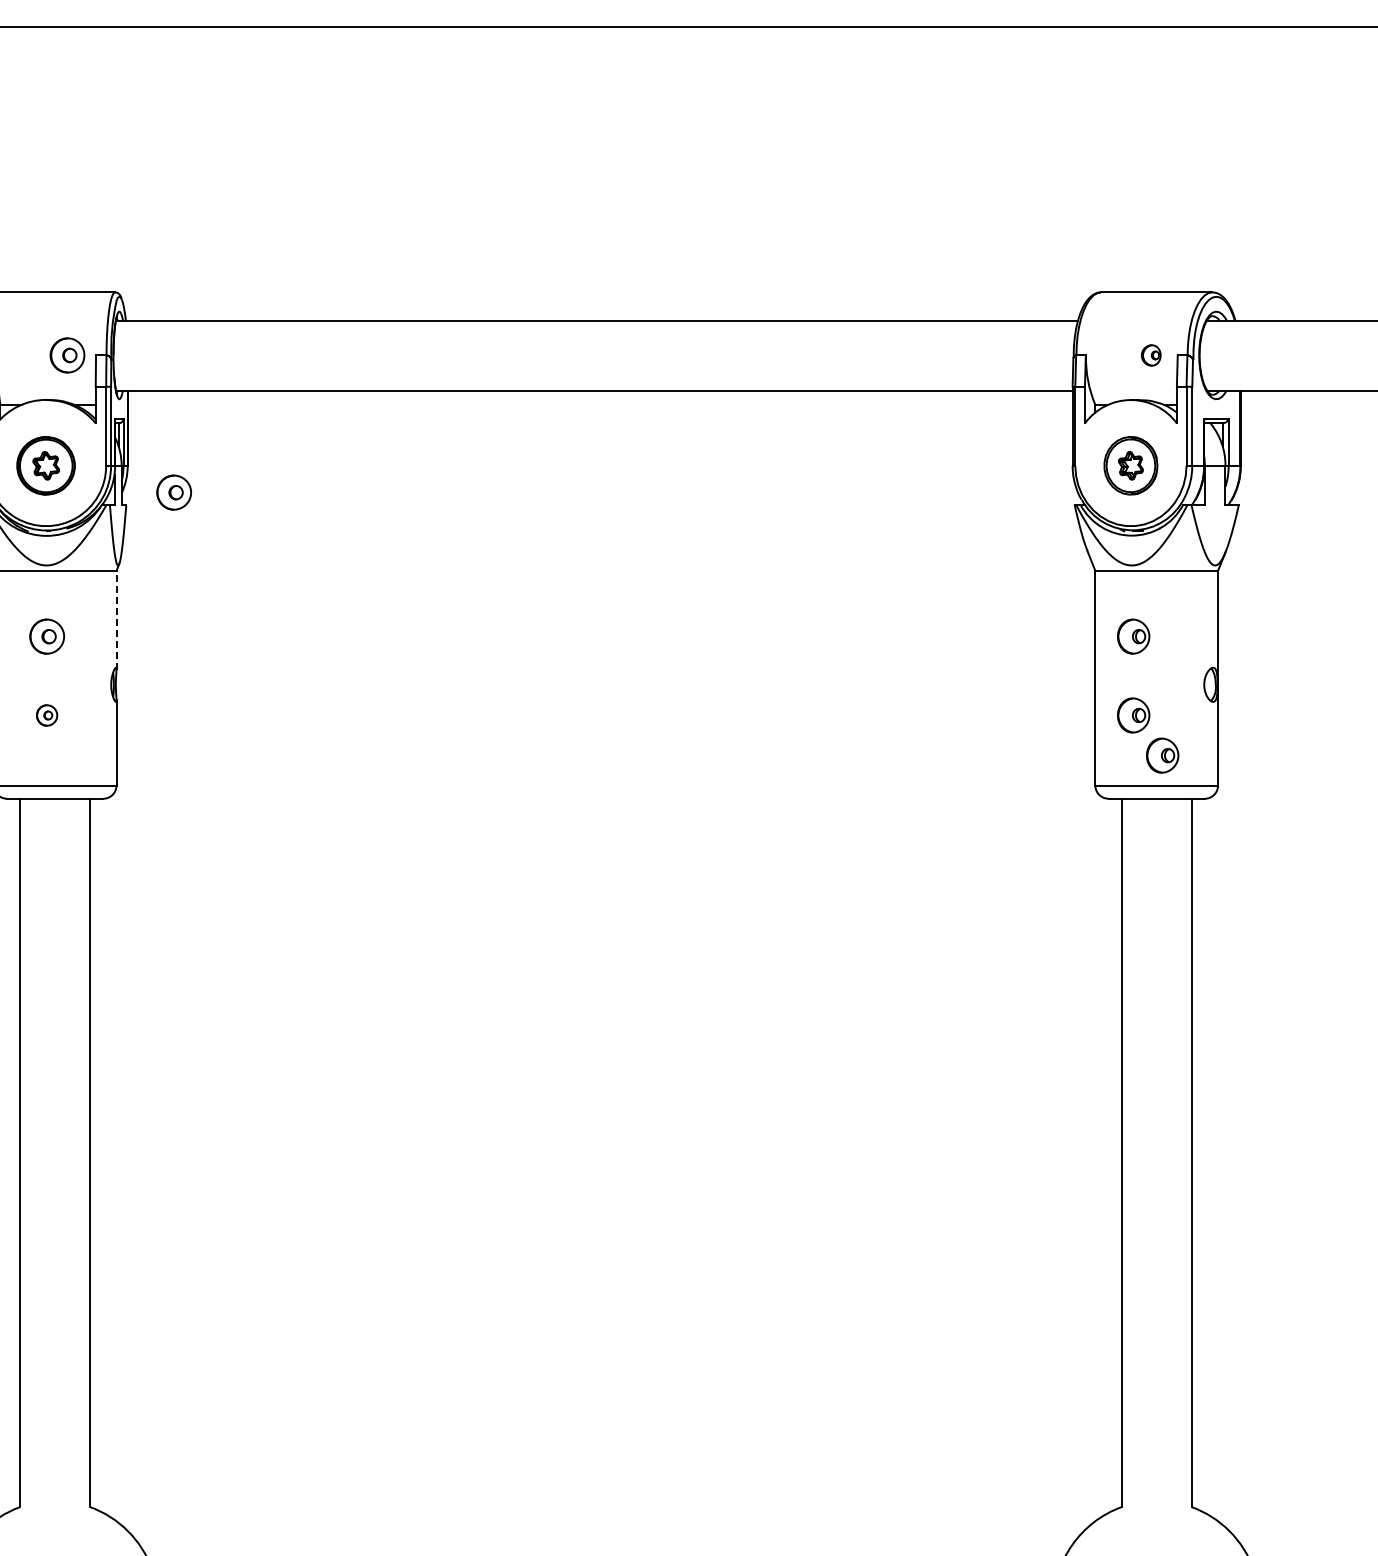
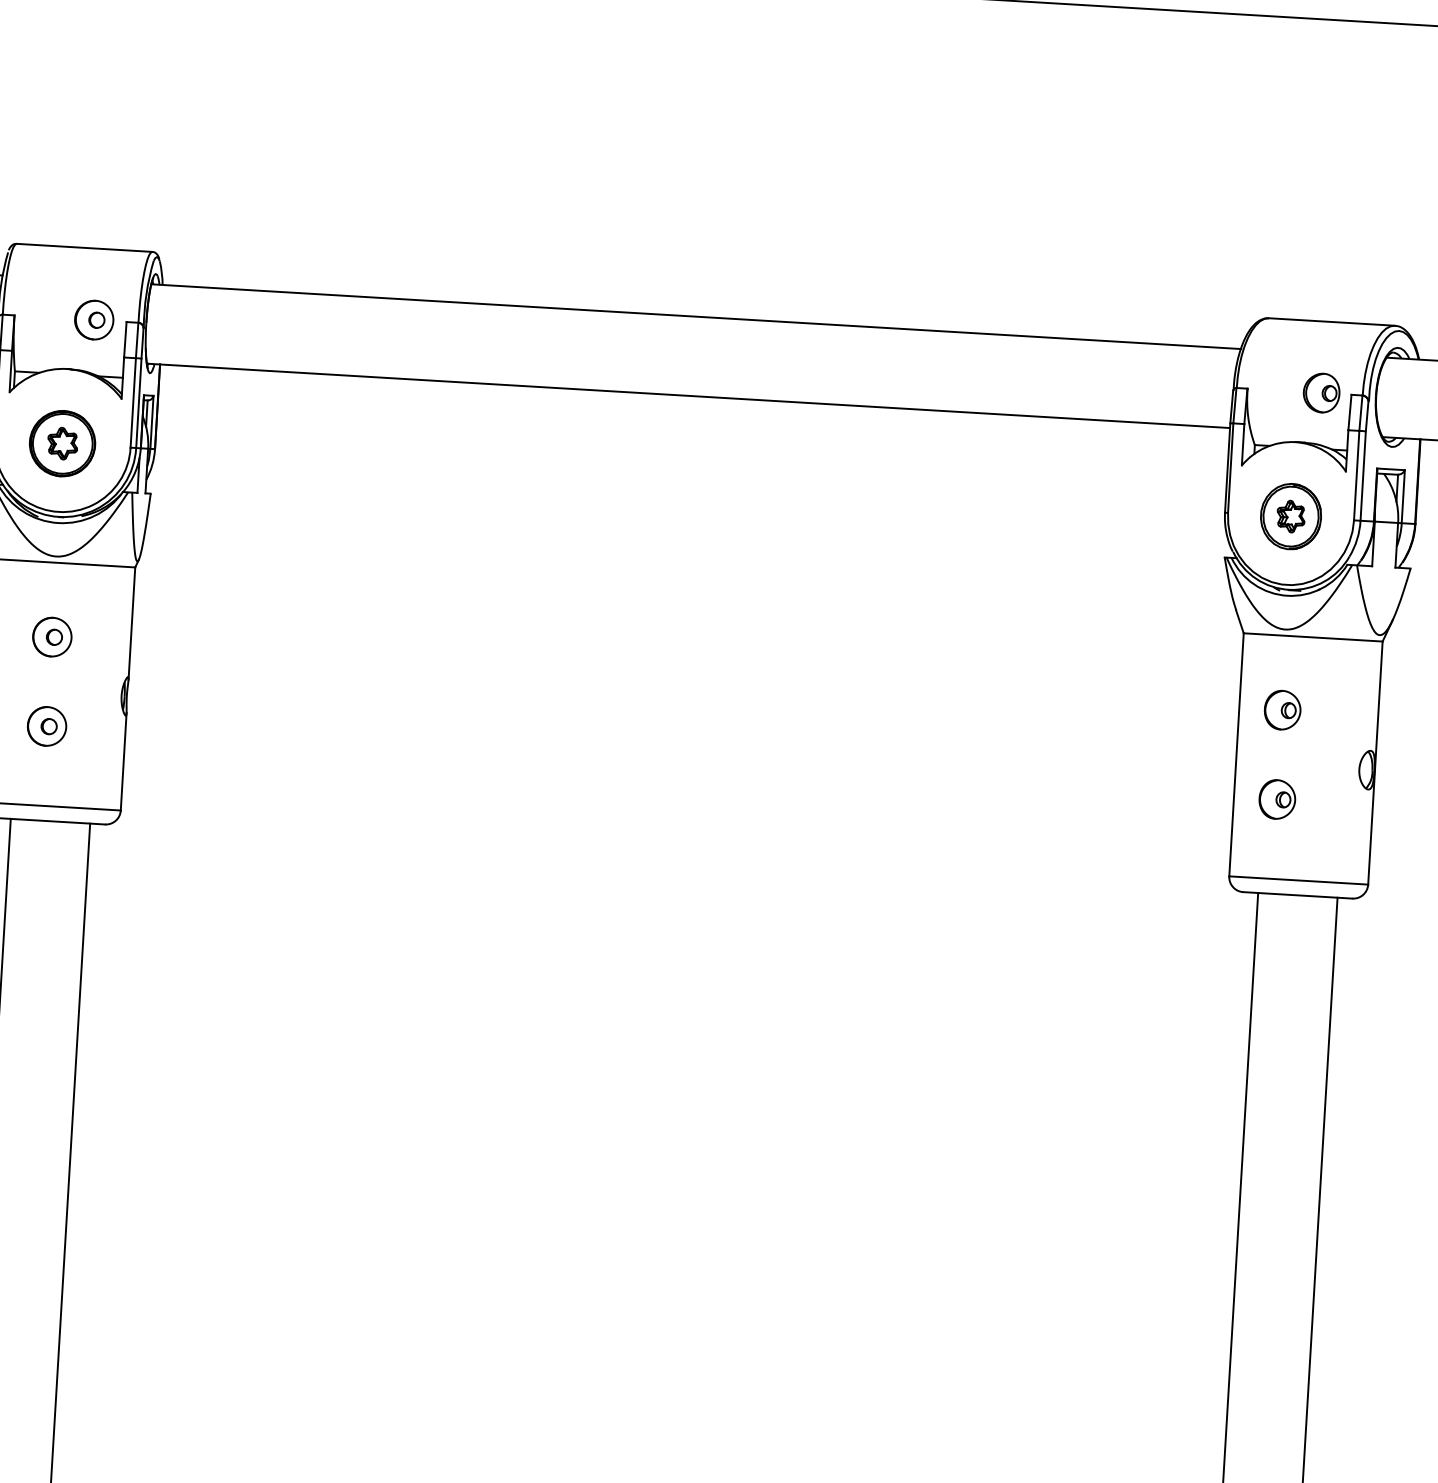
part: (1150, 355) -> (1320, 393), size x1.67
part: (173, 492) -> (205, 482), removed
line: (116, 620) -> (131, 623), dashed -> solid
part: (46, 715) -> (46, 726), size x1.67
part: (1162, 755) -> (1307, 846), removed

